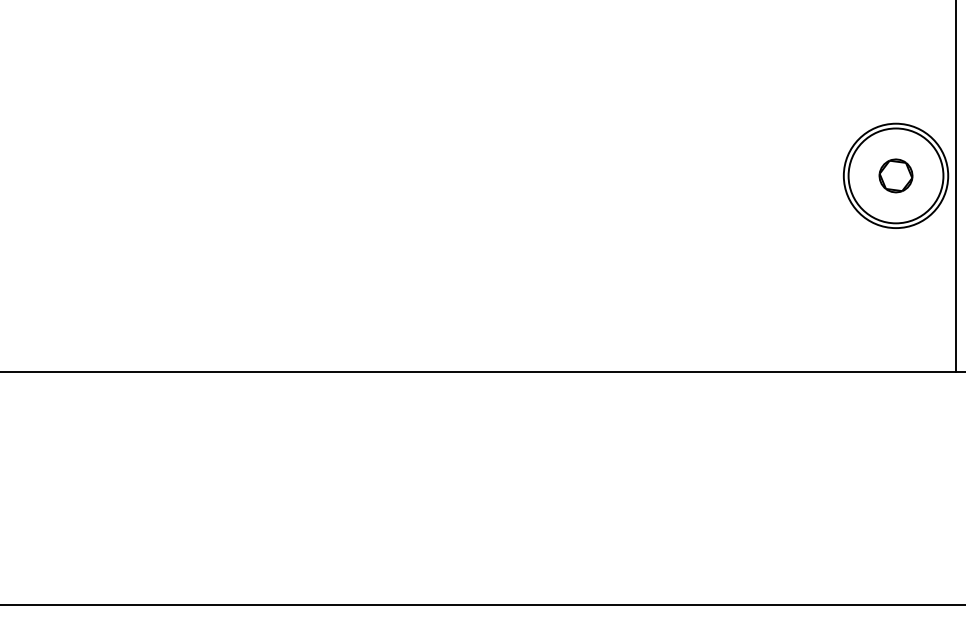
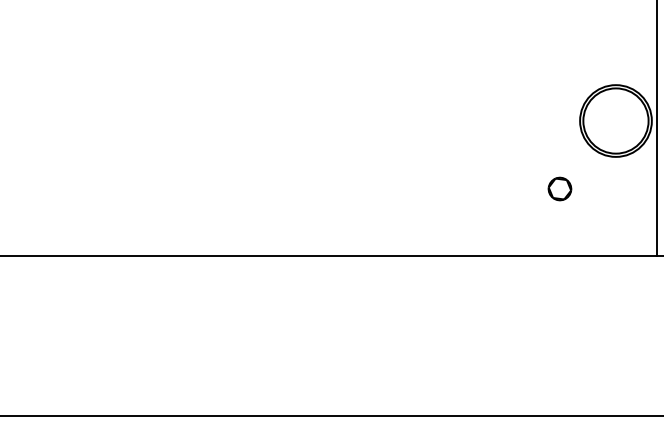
part: (895, 175) -> (559, 188), moved

